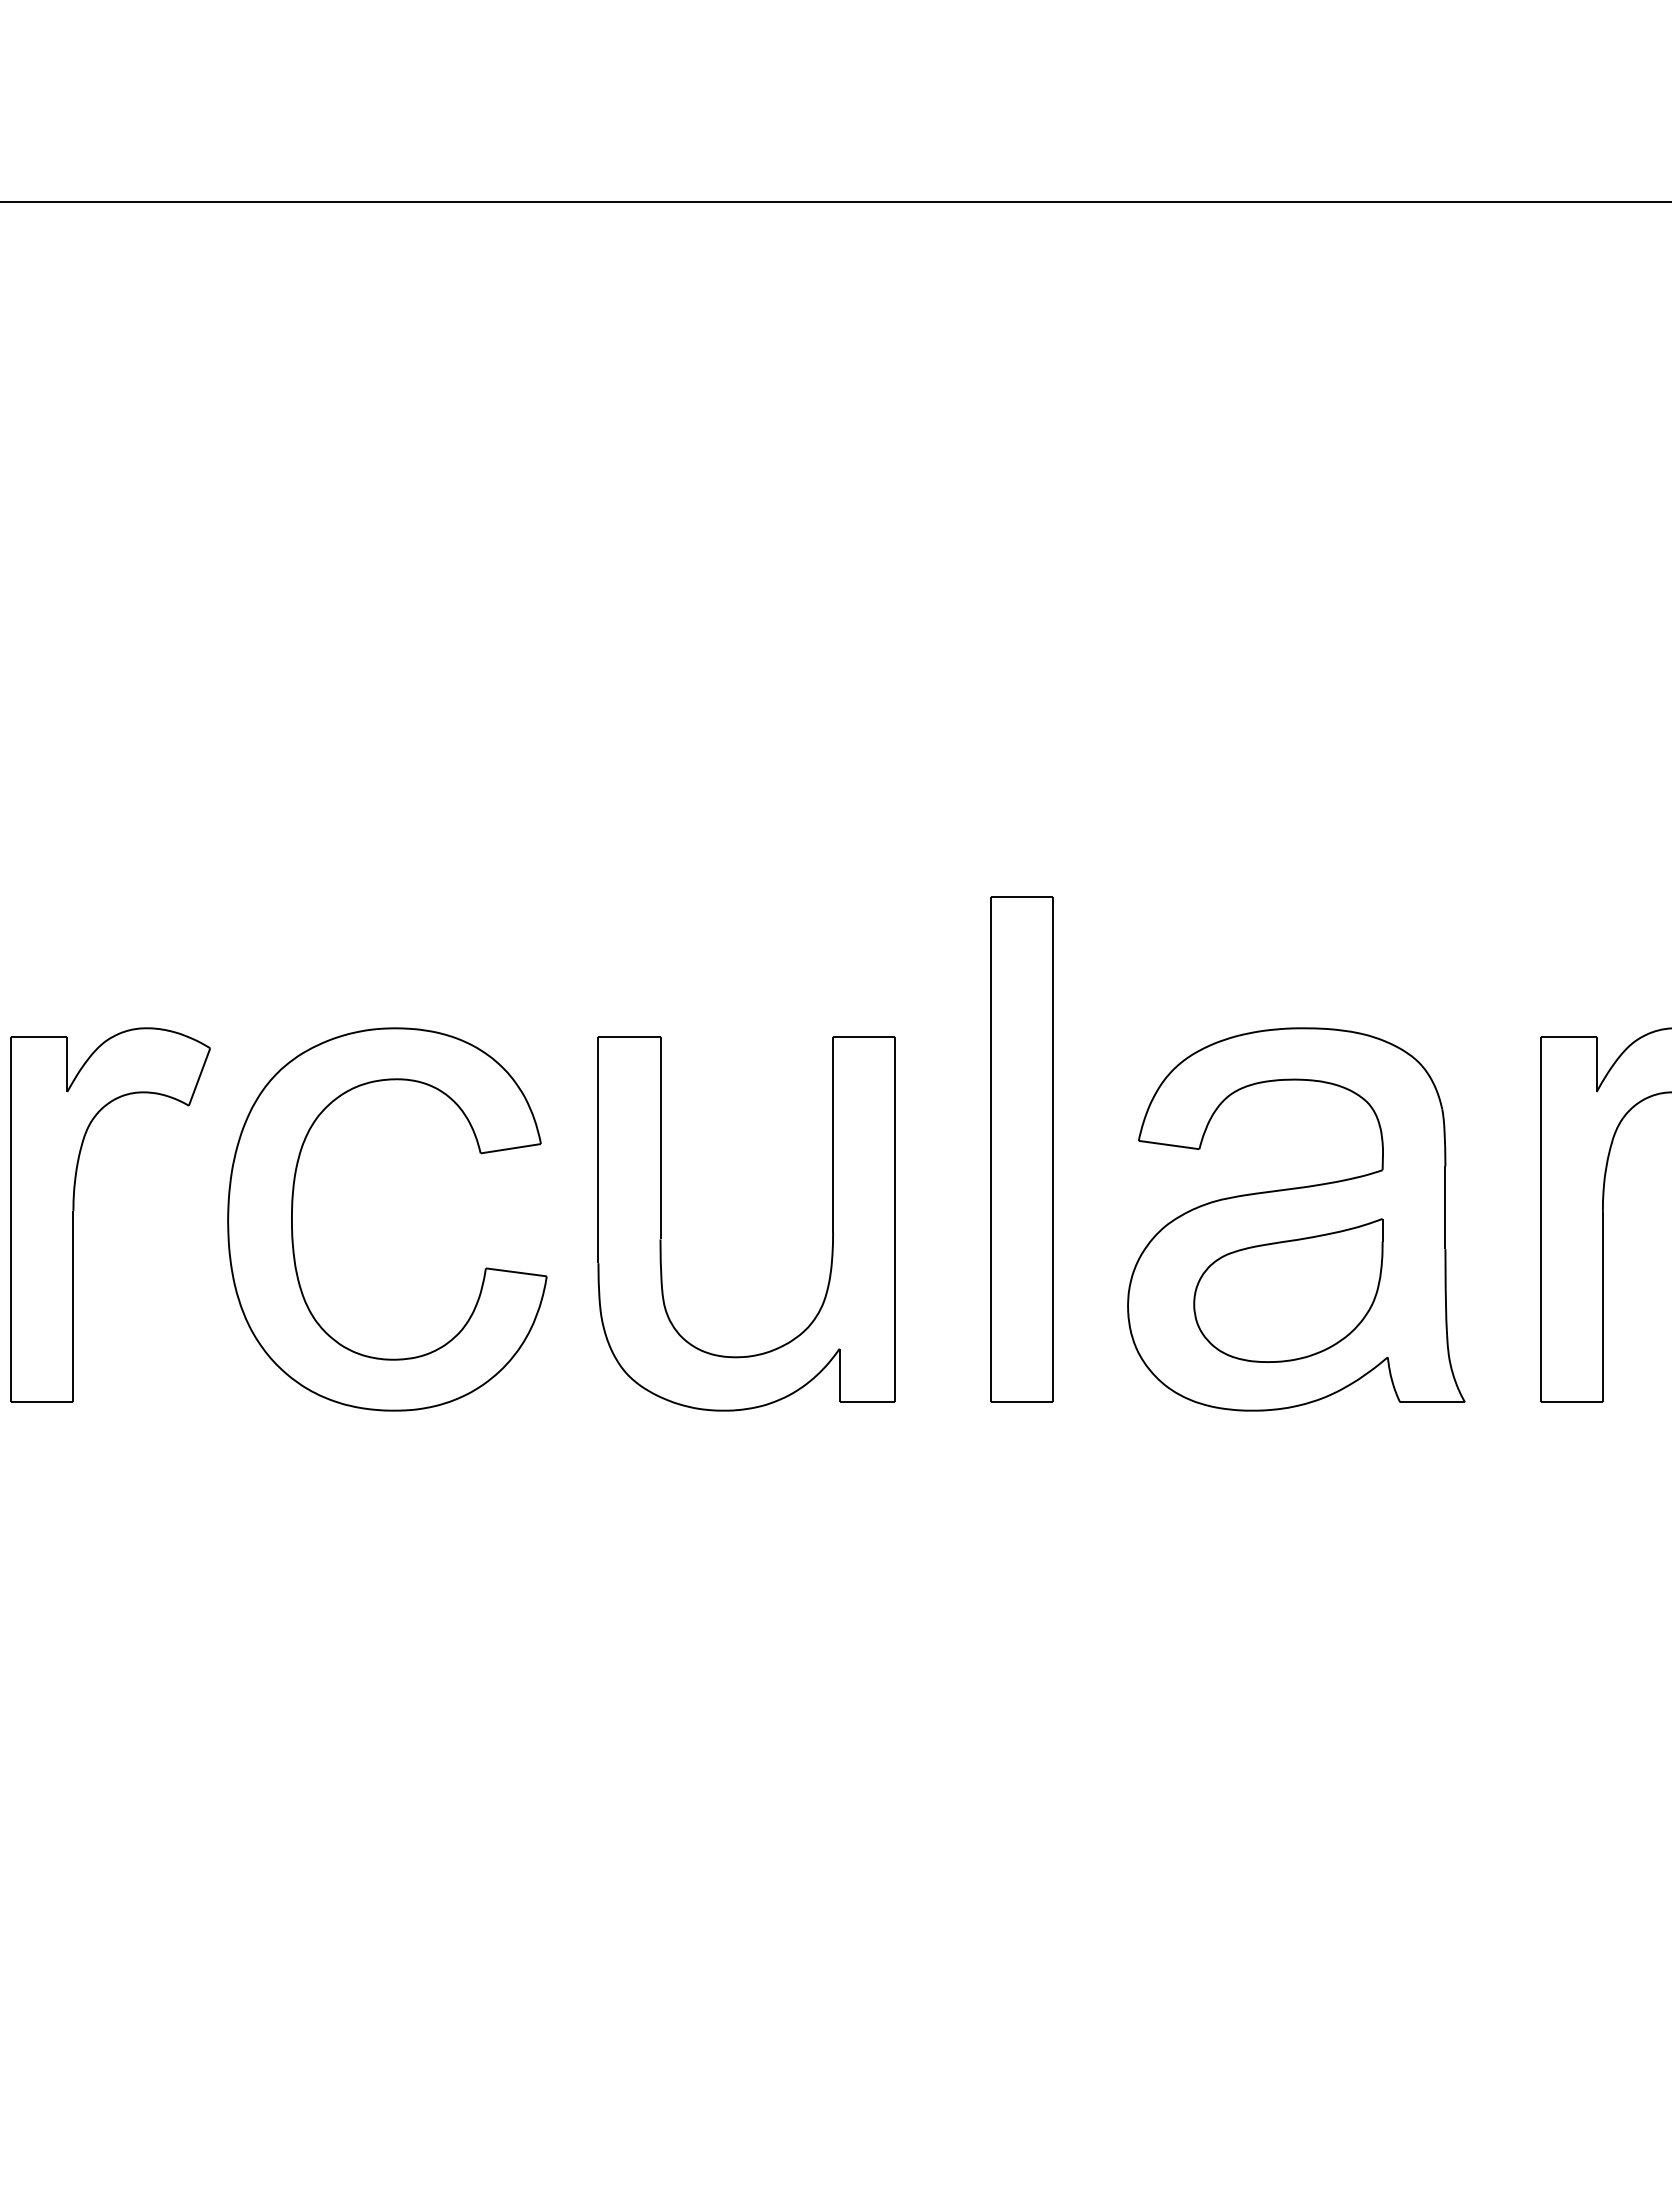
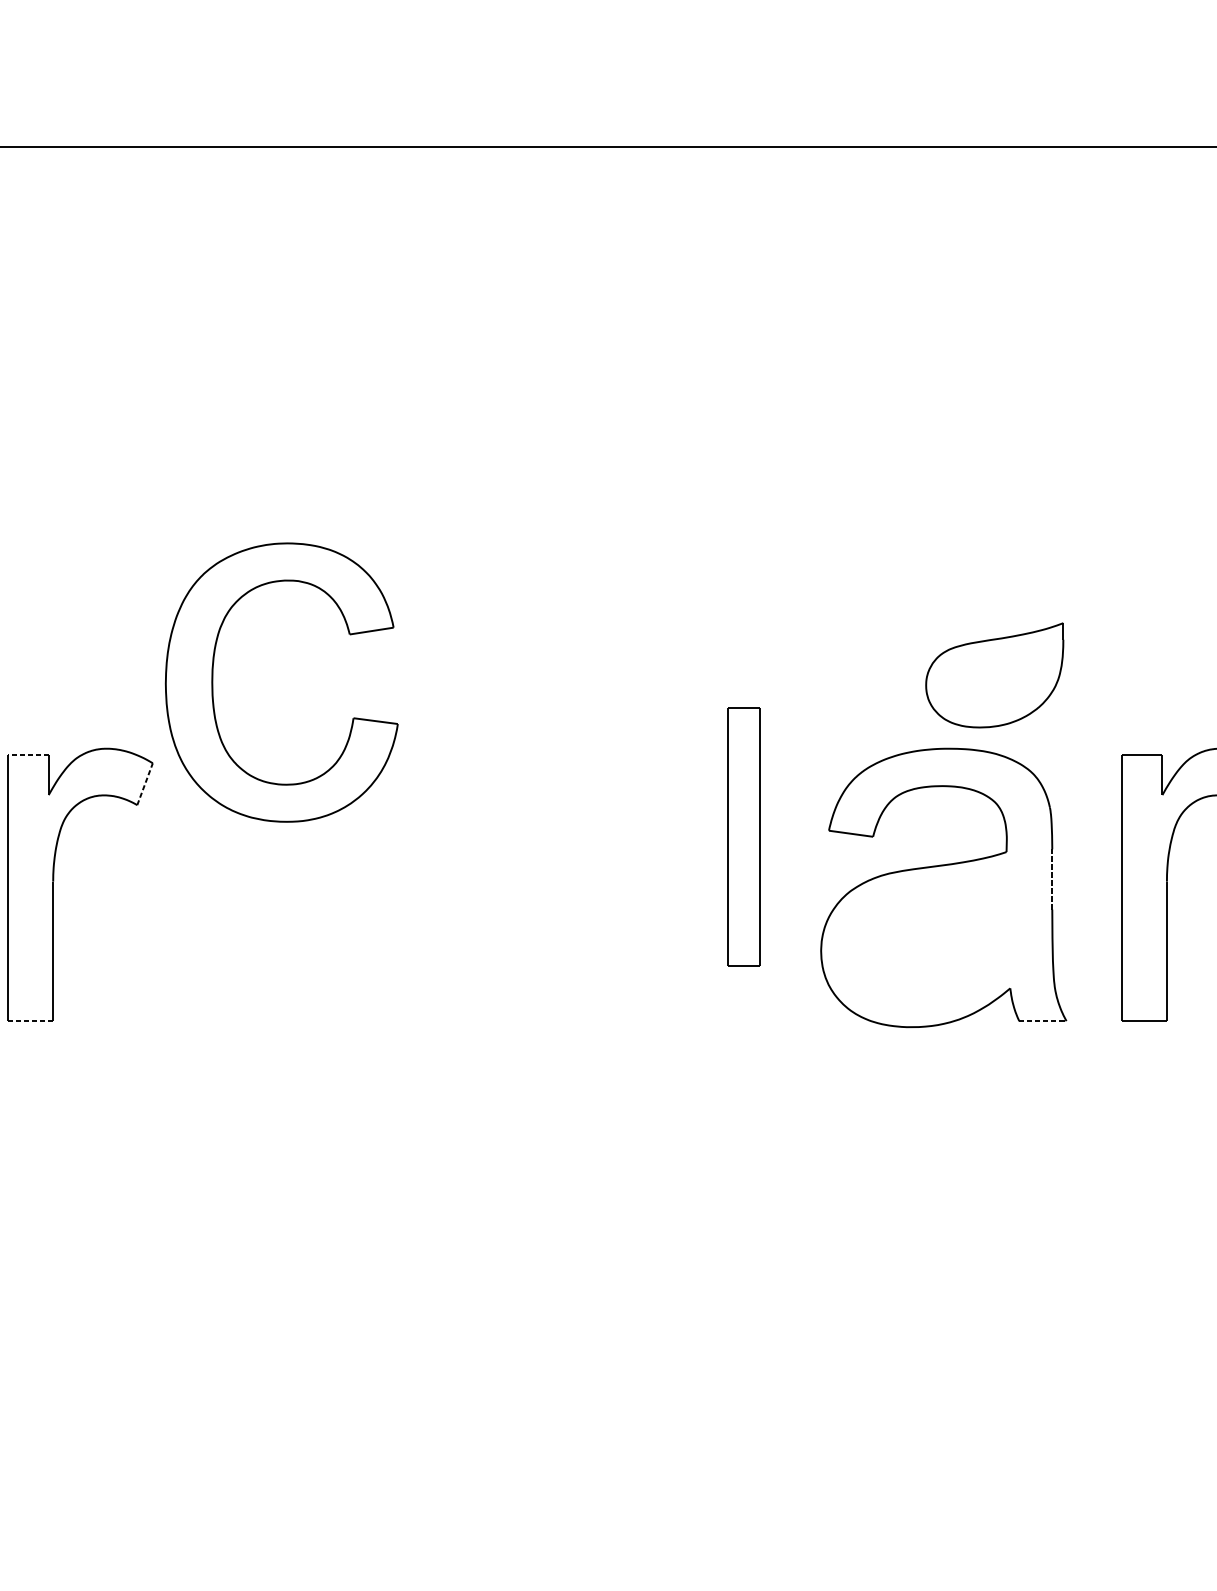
line: (39, 1036) -> (28, 754), solid -> dashed
line: (199, 1077) -> (145, 784), solid -> dashed
part: (1021, 1149) -> (743, 837), size x0.7
line: (1445, 1207) -> (1052, 879), solid -> dashed
part: (661, 1223) -> (481, 890), removed
part: (293, 1232) -> (213, 692), moved
part: (1288, 1290) -> (994, 675), moved
line: (42, 1402) -> (30, 1021), solid -> dashed
line: (1433, 1402) -> (1043, 1021), solid -> dashed

